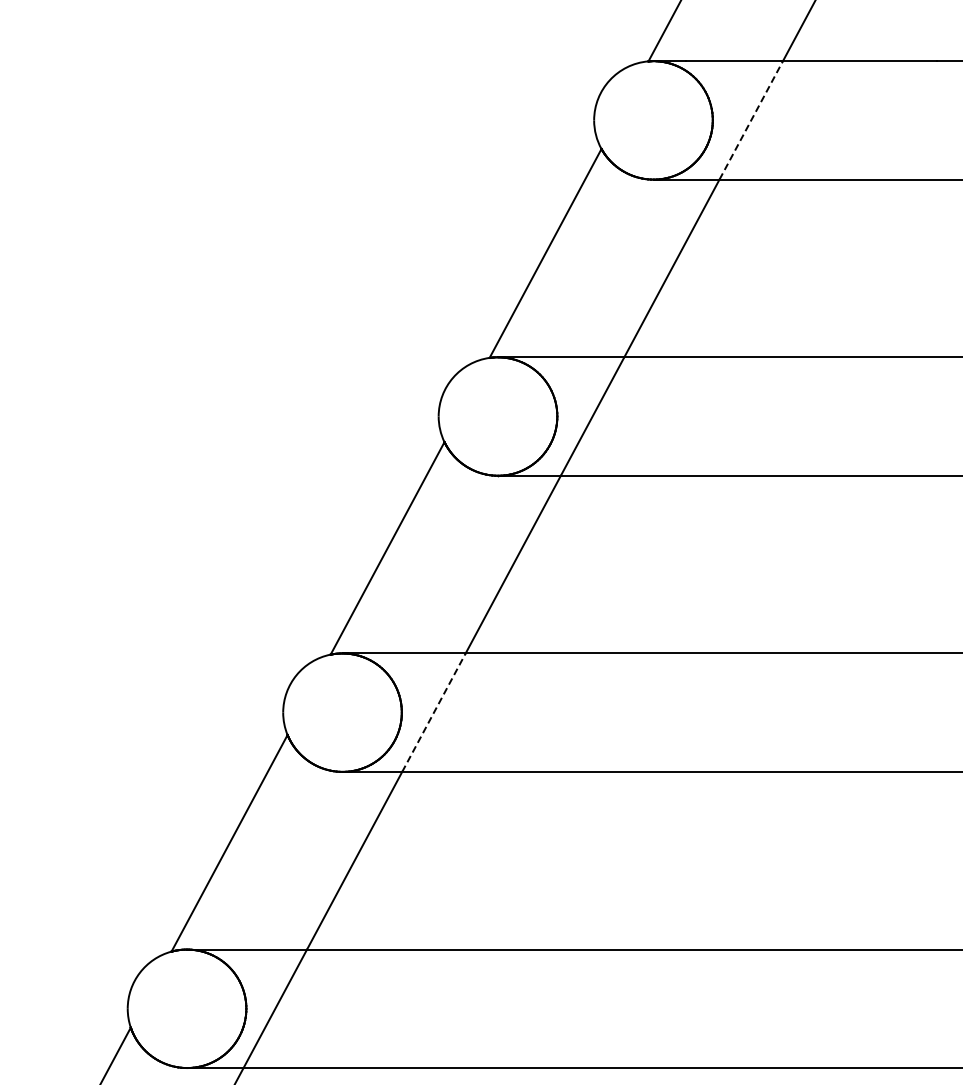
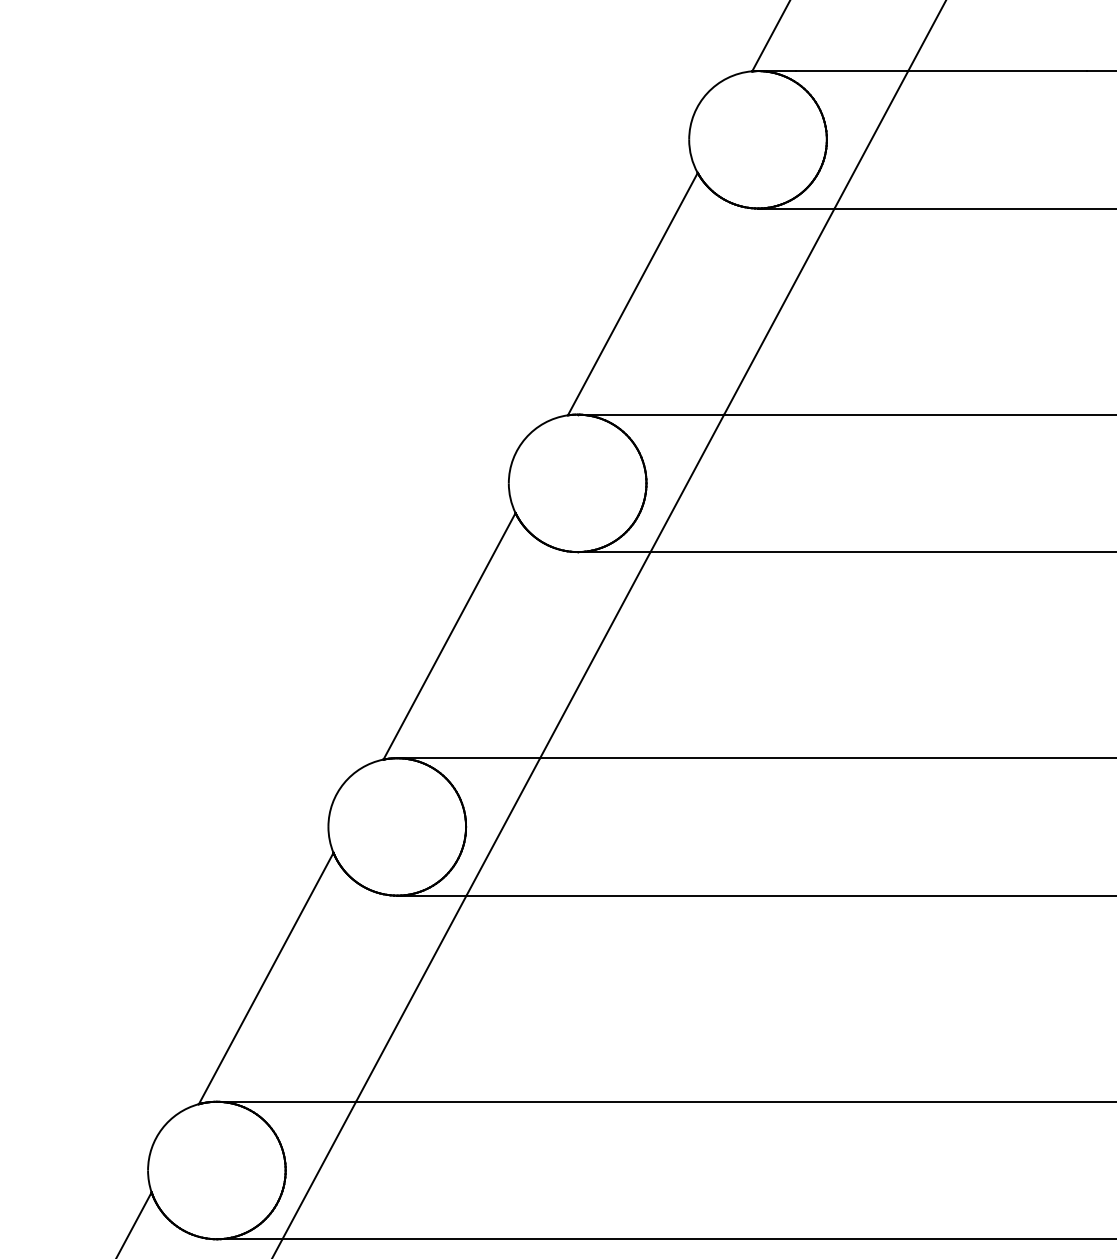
line: (751, 119) -> (871, 138), dashed -> solid
line: (434, 712) -> (503, 826), dashed -> solid

